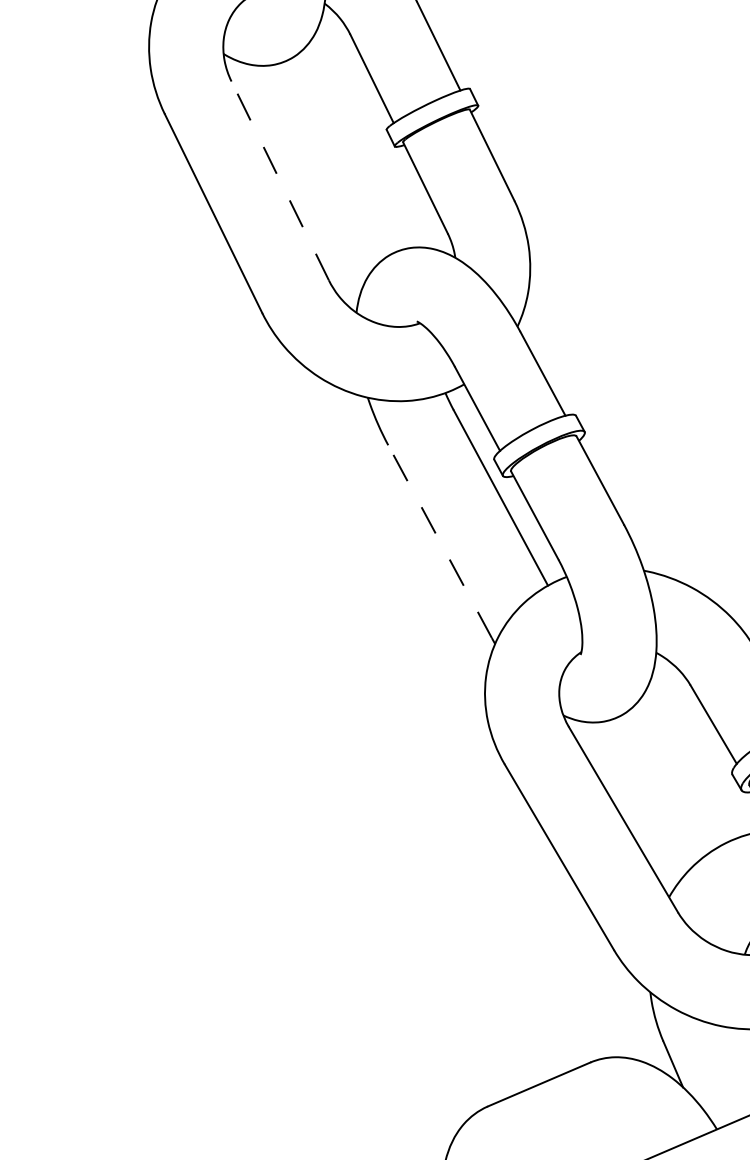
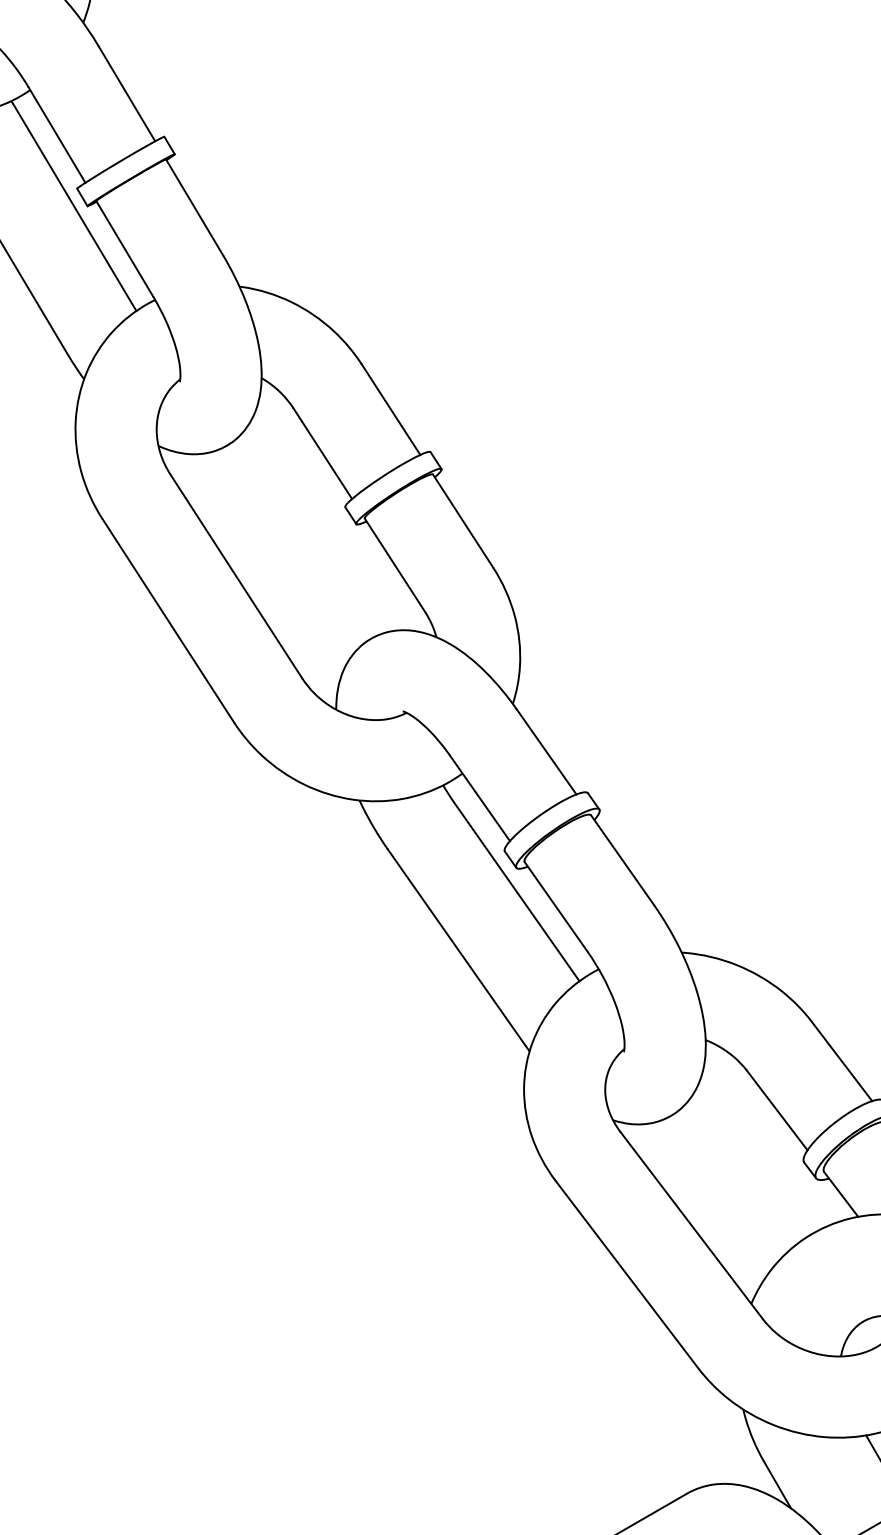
line: (280, 181) -> (236, 576), dashed -> solid
line: (439, 541) -> (456, 947), dashed -> solid

